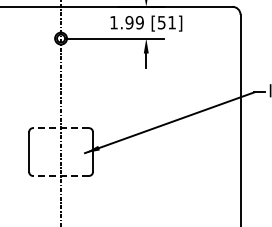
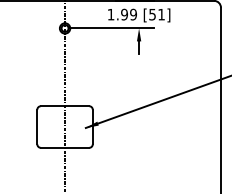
line: (61, 128) -> (65, 106), dashed -> solid
line: (61, 175) -> (65, 147), dashed -> solid

